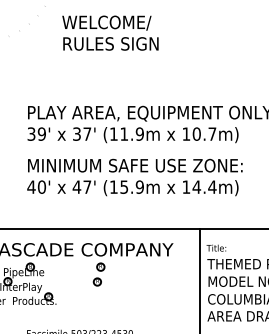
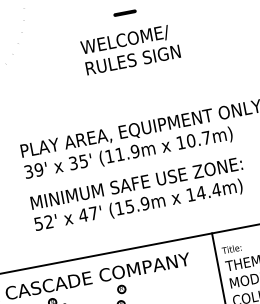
text: (110, 32) -> (130, 48), moved
text: (87, 133) -> (83, 160), 37' -> 35'
text: (36, 186) -> (43, 222), 40' -> 52'

